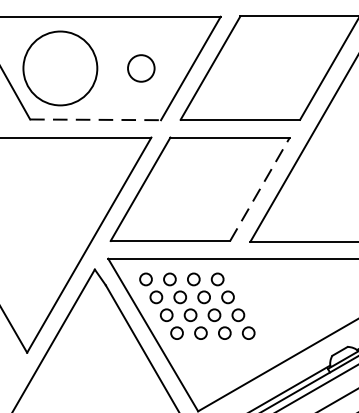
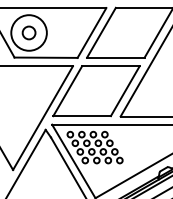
circle: (140, 67) -> (28, 32), moved
line: (96, 119) -> (46, 57), dashed -> solid
line: (260, 189) -> (125, 91), dashed -> solid

